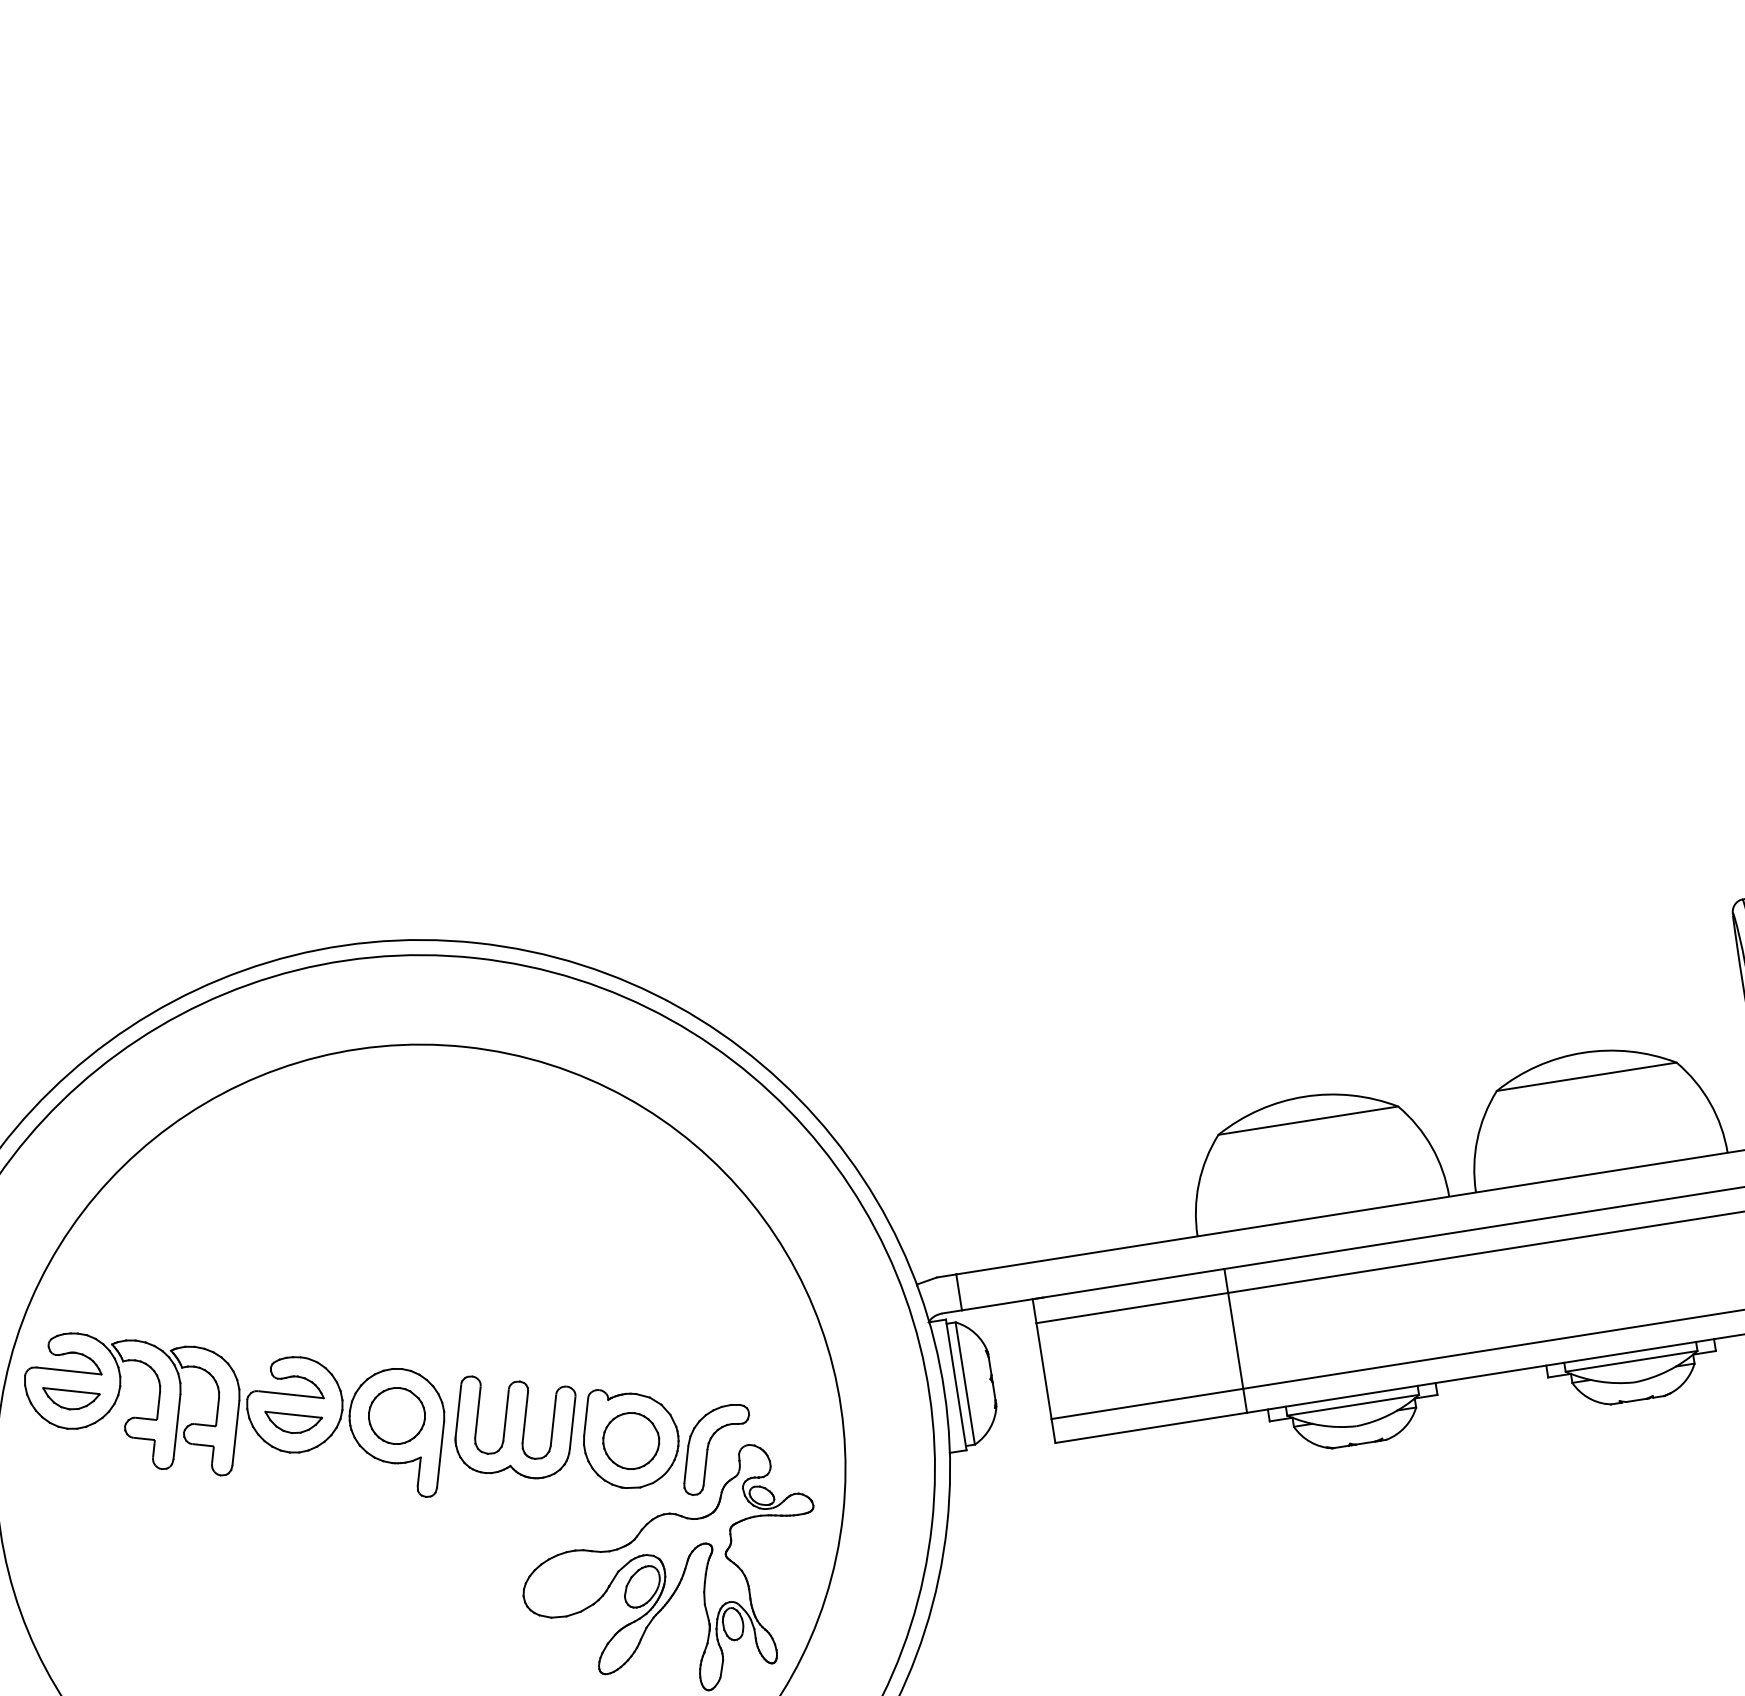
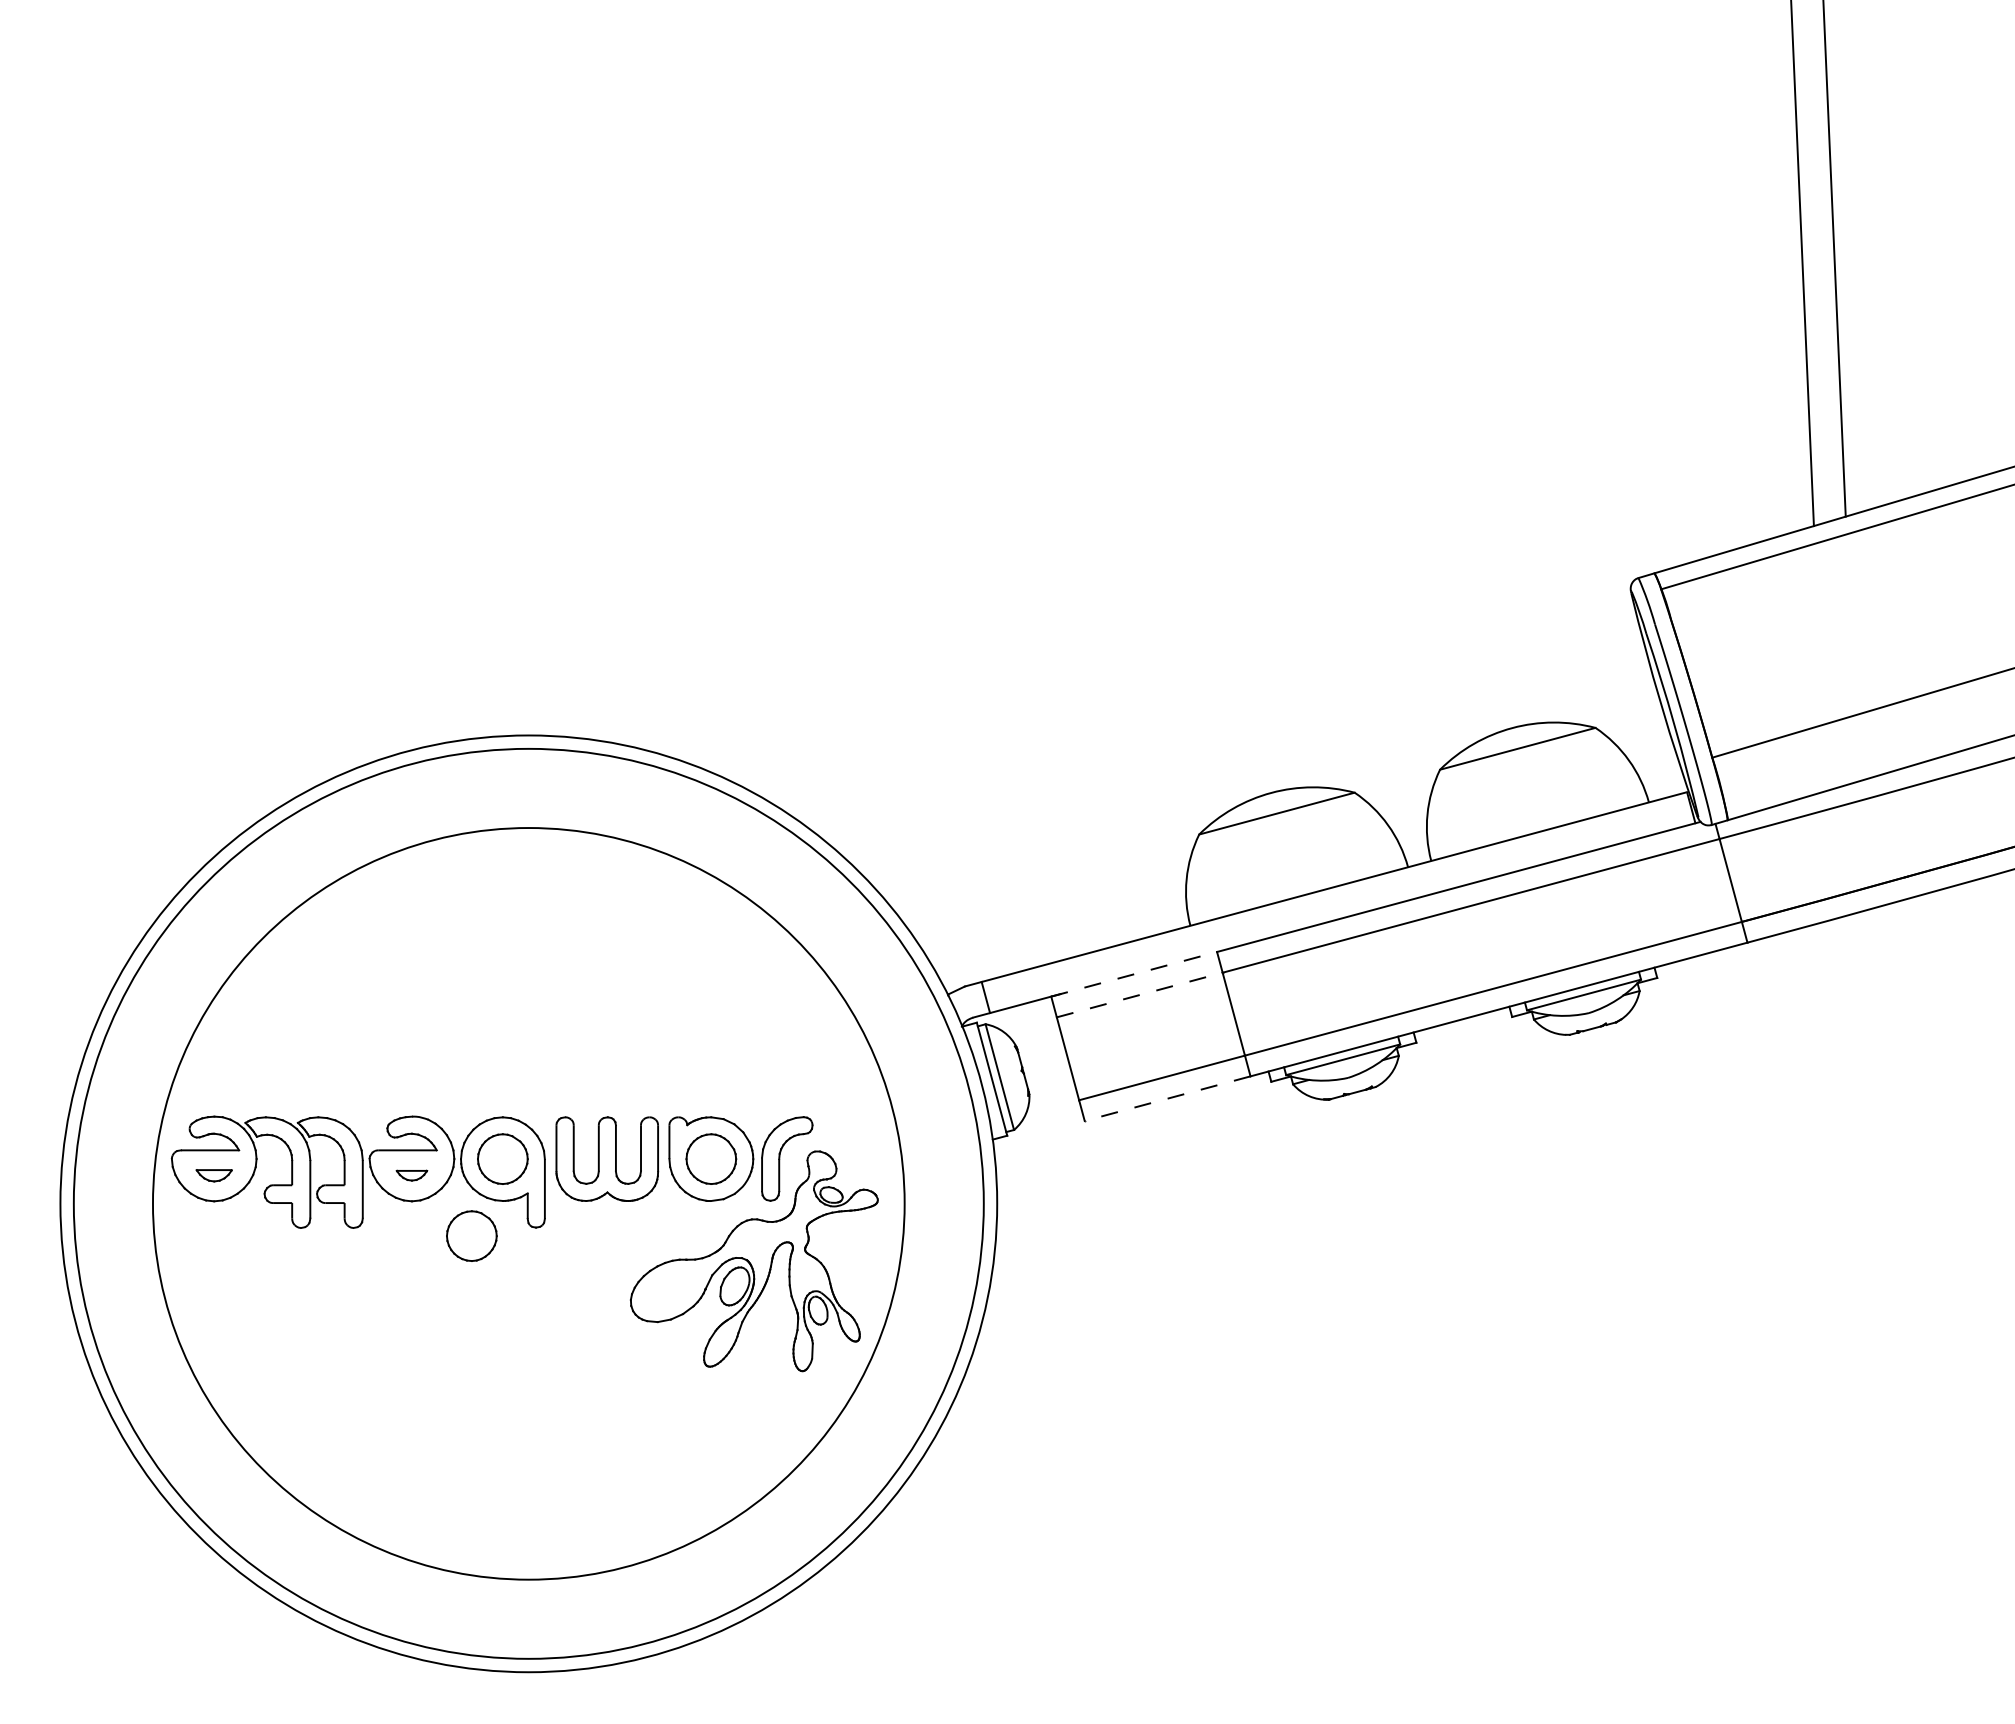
line: (1128, 1284) -> (1134, 974), solid -> dashed
line: (1132, 1308) -> (1139, 995), solid -> dashed
part: (70, 1399) -> (214, 1175), size x0.7
part: (292, 1423) -> (411, 1175), size x0.6
line: (1151, 1427) -> (1167, 1098), solid -> dashed
part: (352, 1498) -> (471, 1235), added

